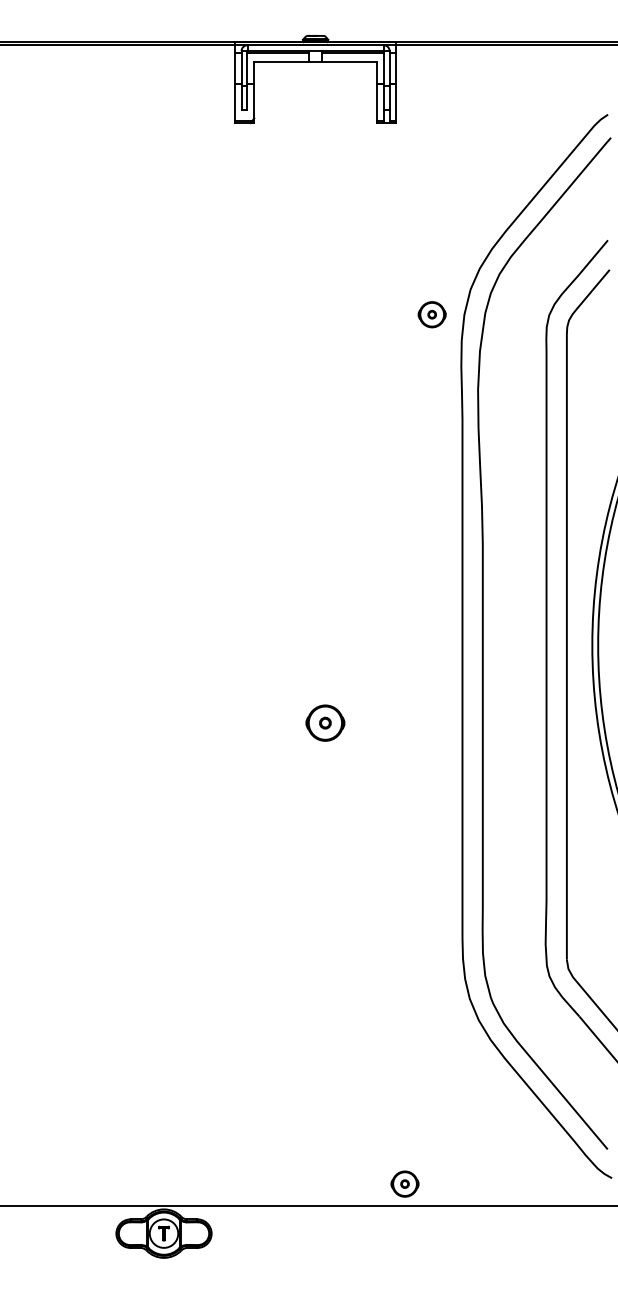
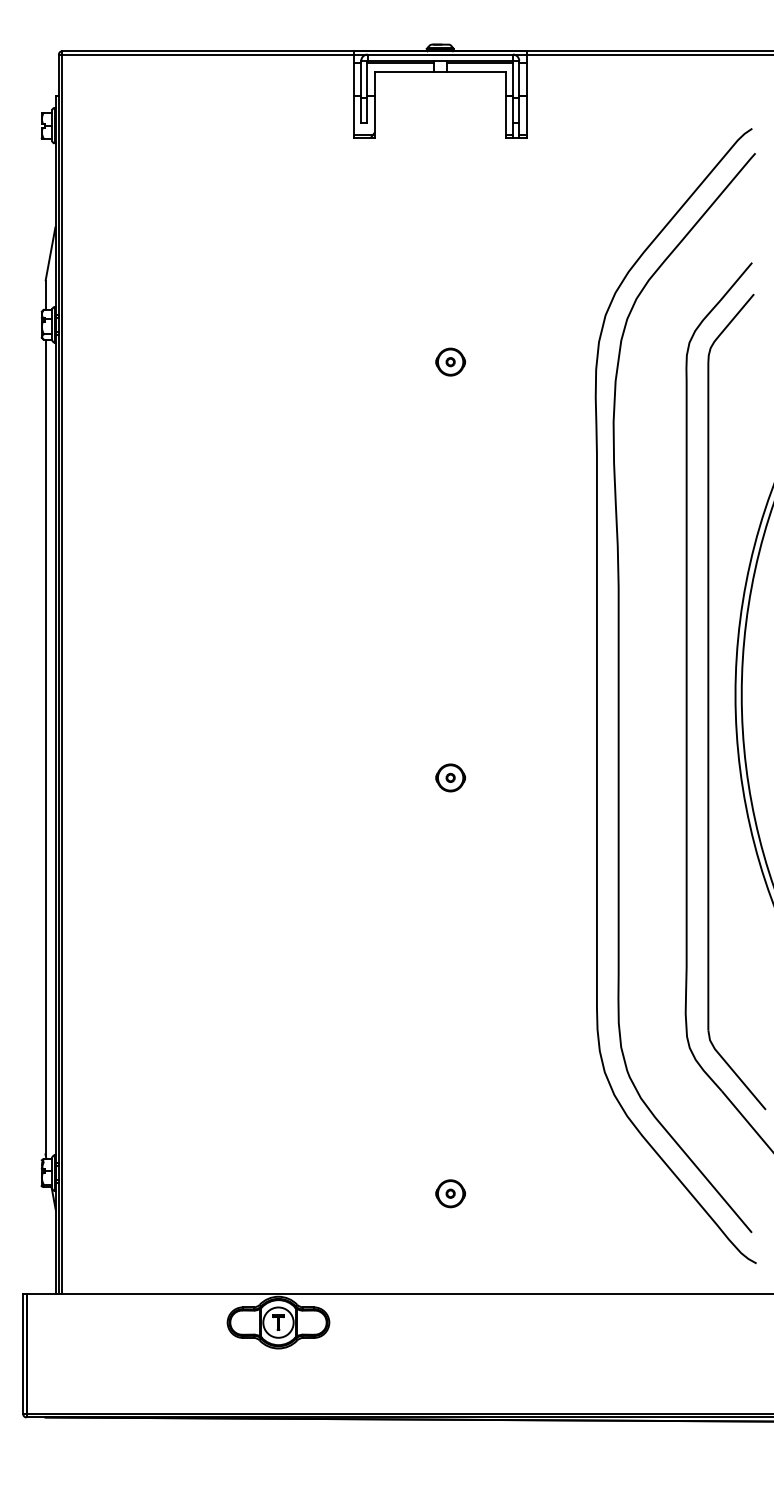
part: (432, 314) -> (450, 361), moved
part: (325, 722) -> (450, 777), size x0.71
part: (404, 1183) -> (450, 1193), moved

